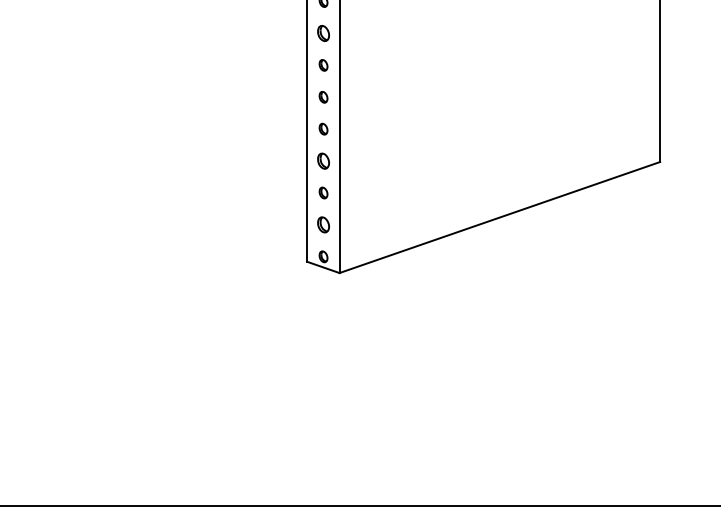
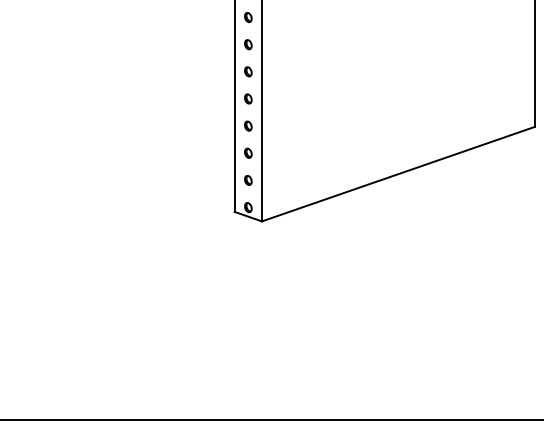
part: (323, 33) -> (248, 17), size x0.71
part: (323, 160) -> (248, 125), size x0.71
part: (323, 224) -> (248, 180), size x0.71

